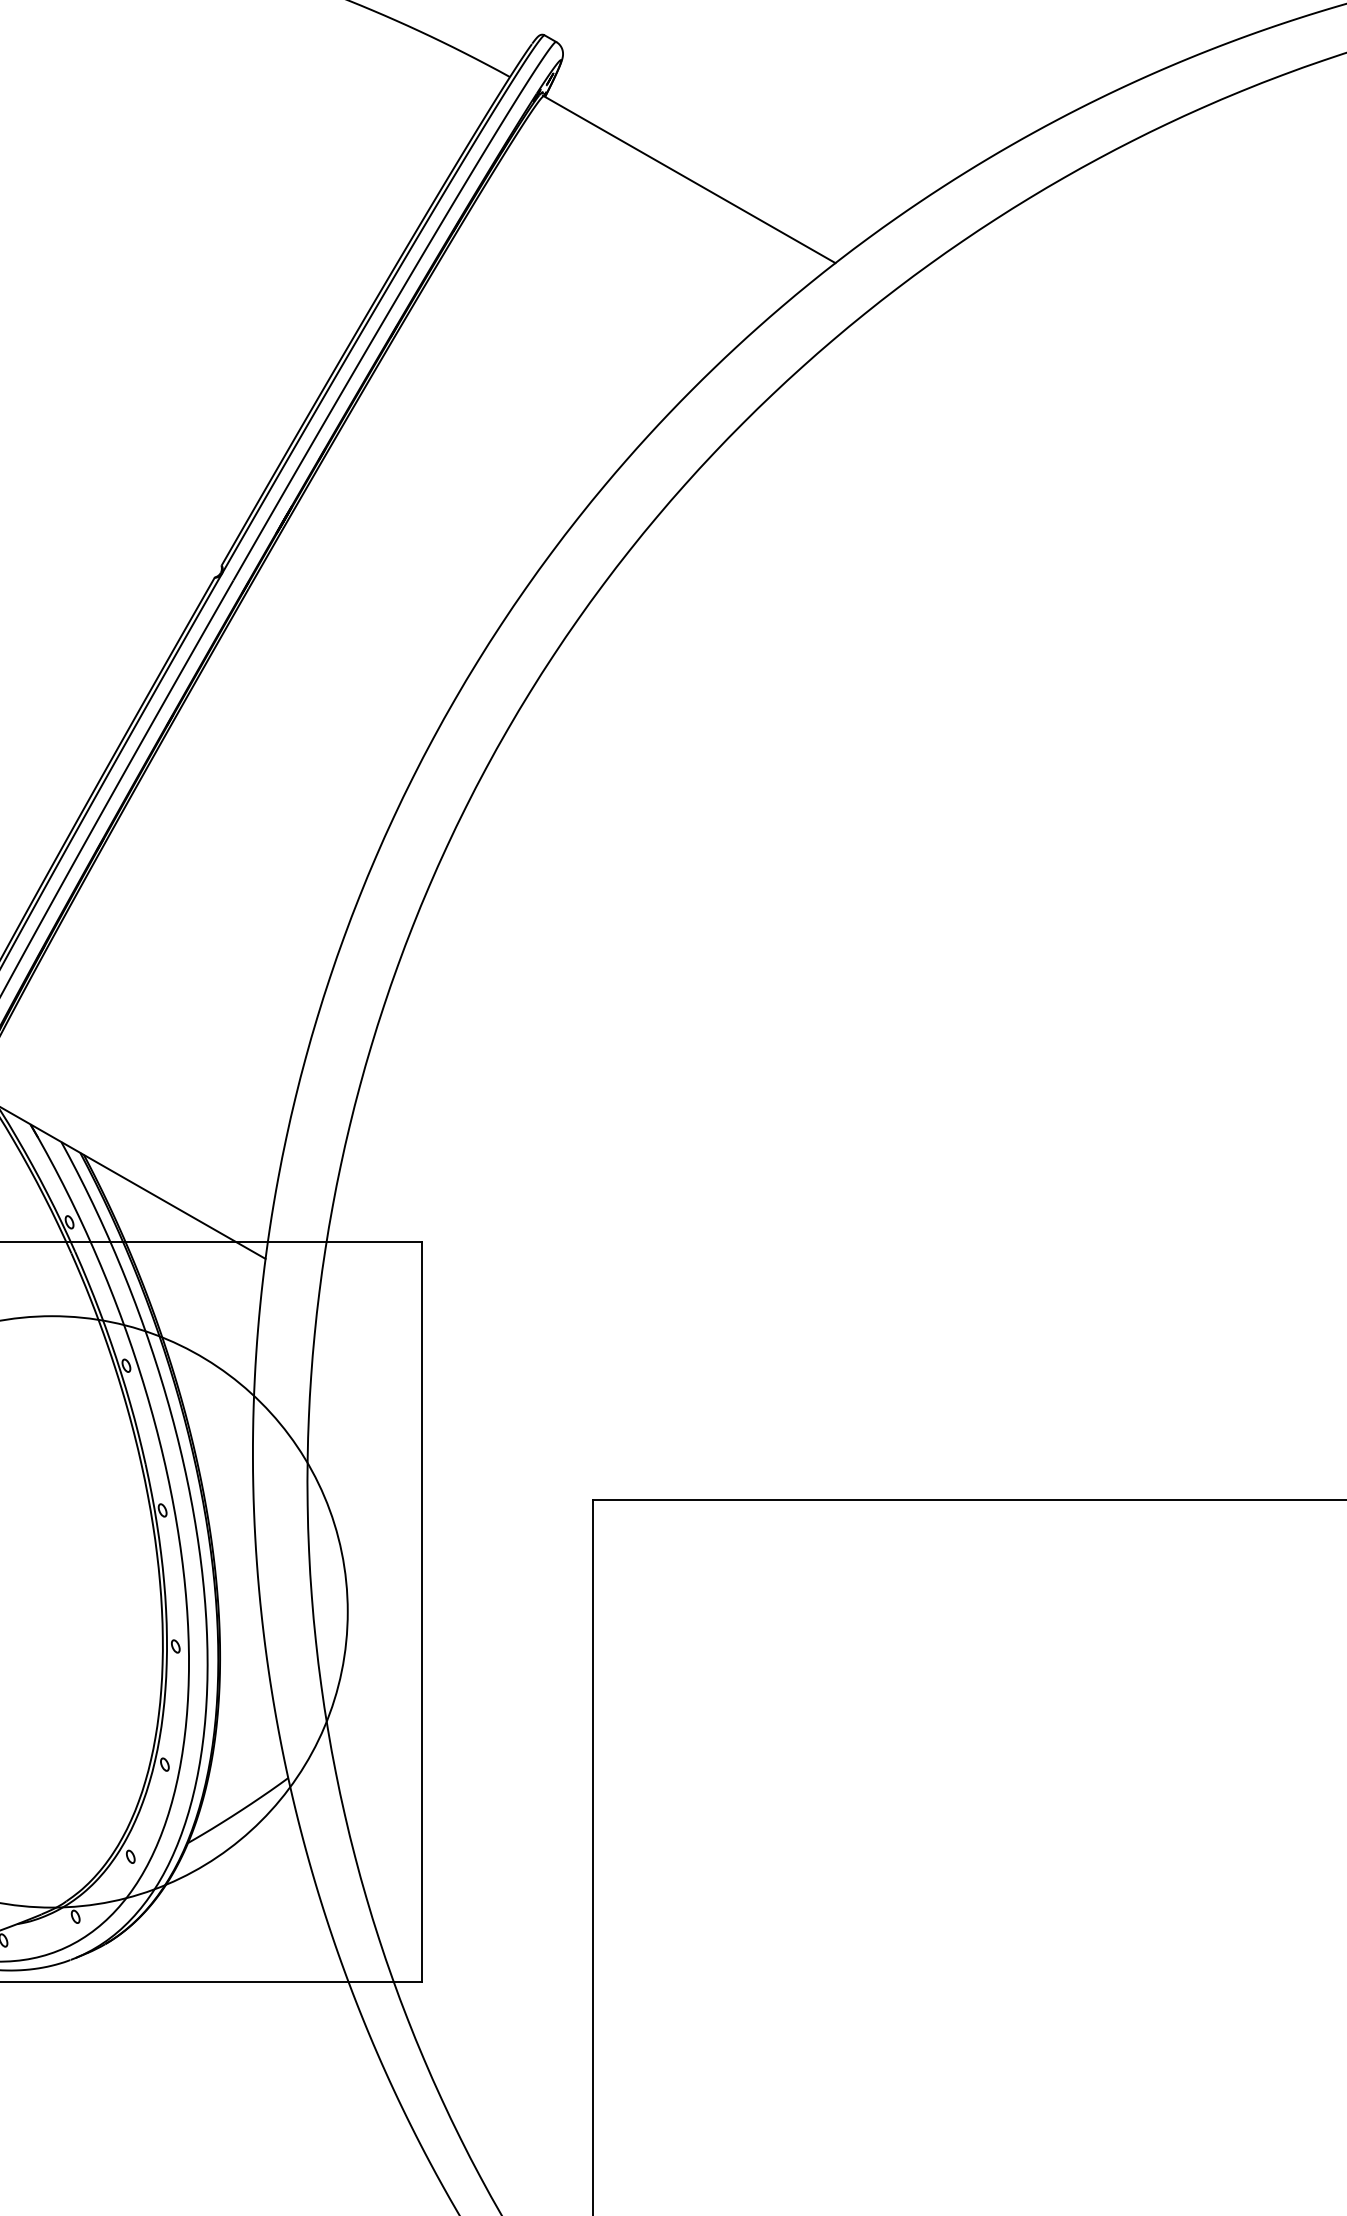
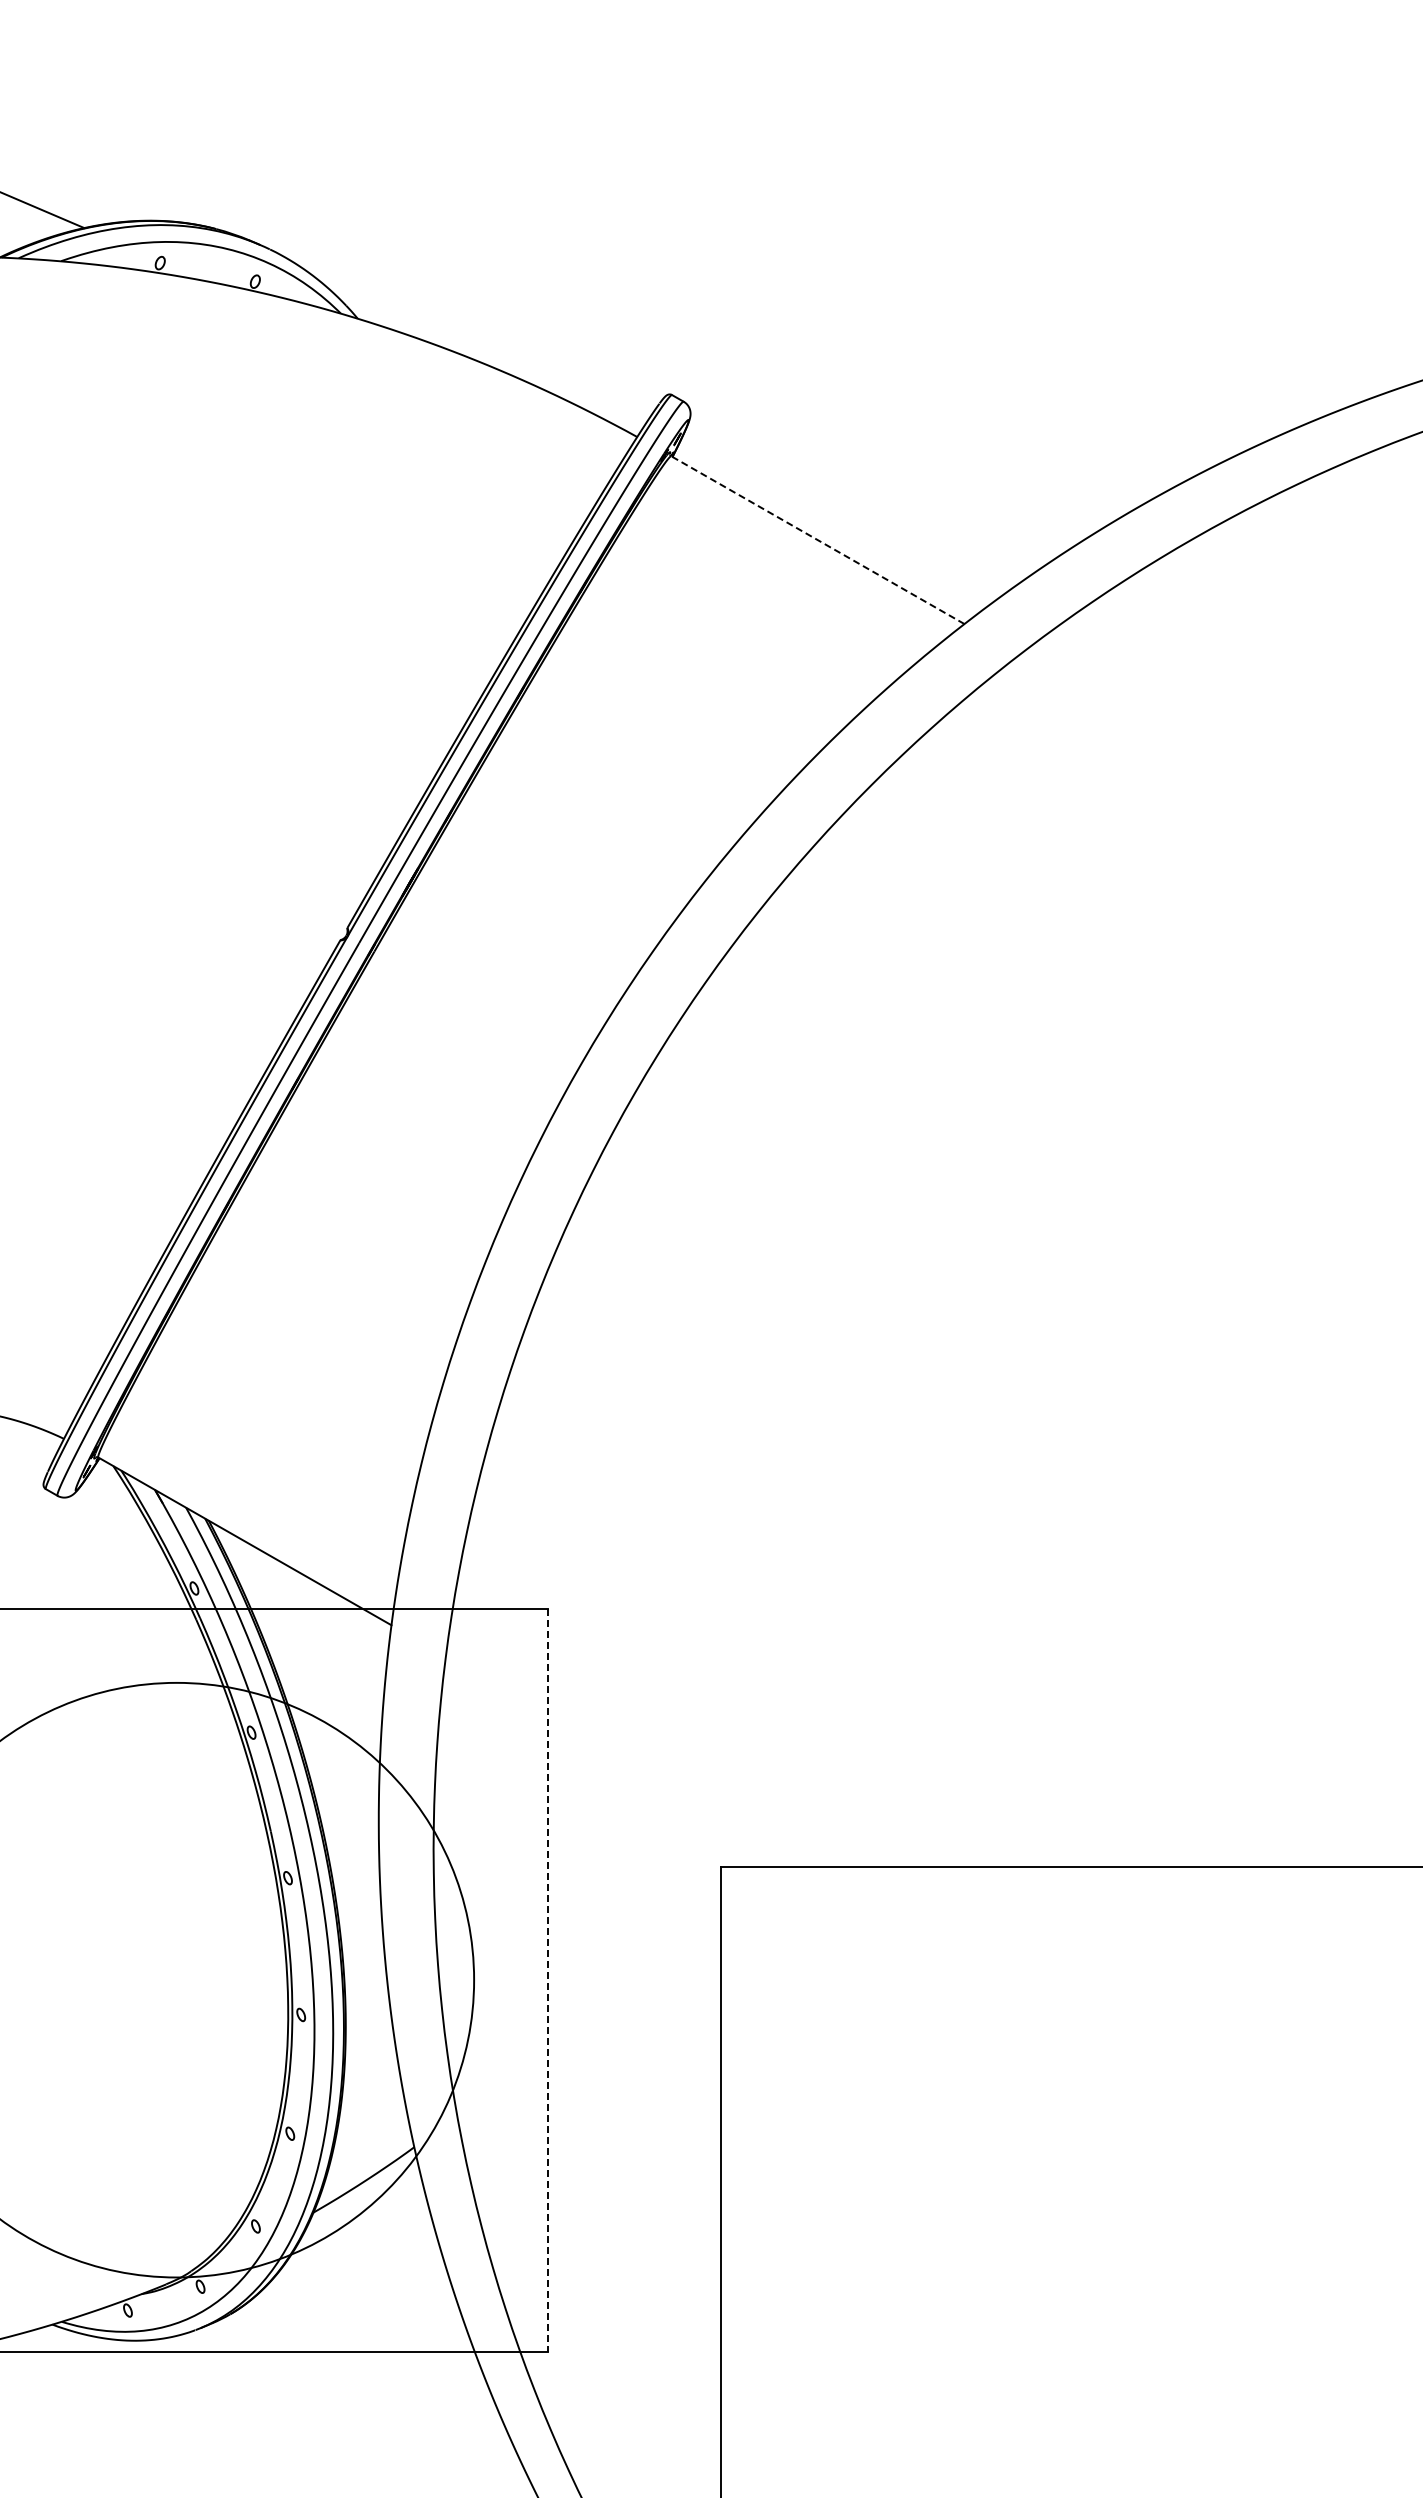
line: (689, 179) -> (817, 540), solid -> dashed
line: (421, 1612) -> (548, 1980), solid -> dashed

